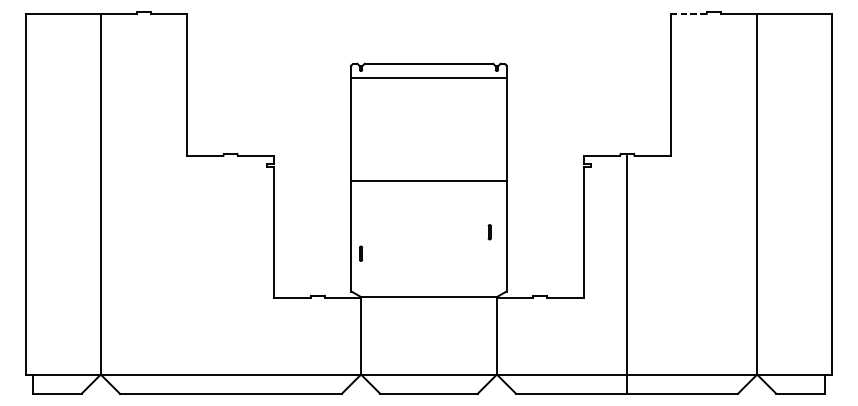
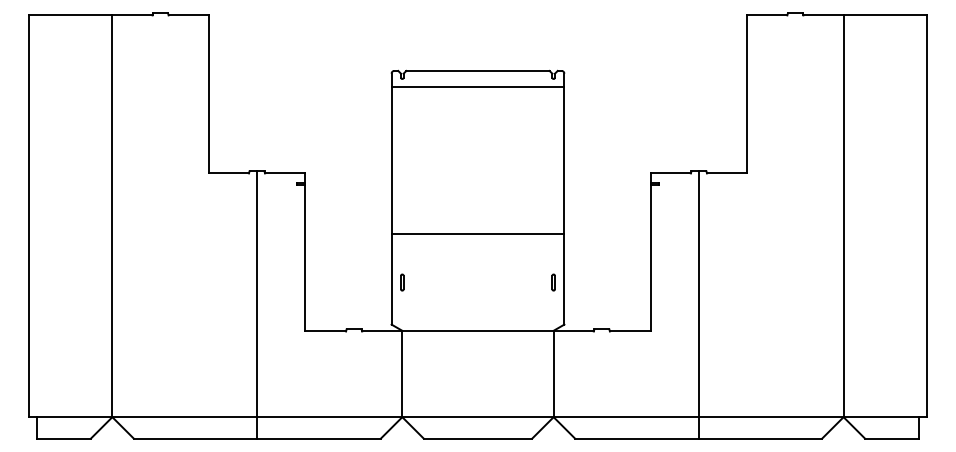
line: (688, 14) -> (767, 15), dashed -> solid
line: (428, 181) -> (477, 234), moved
part: (489, 232) -> (553, 282), moved
line: (231, 273) -> (257, 304), added

